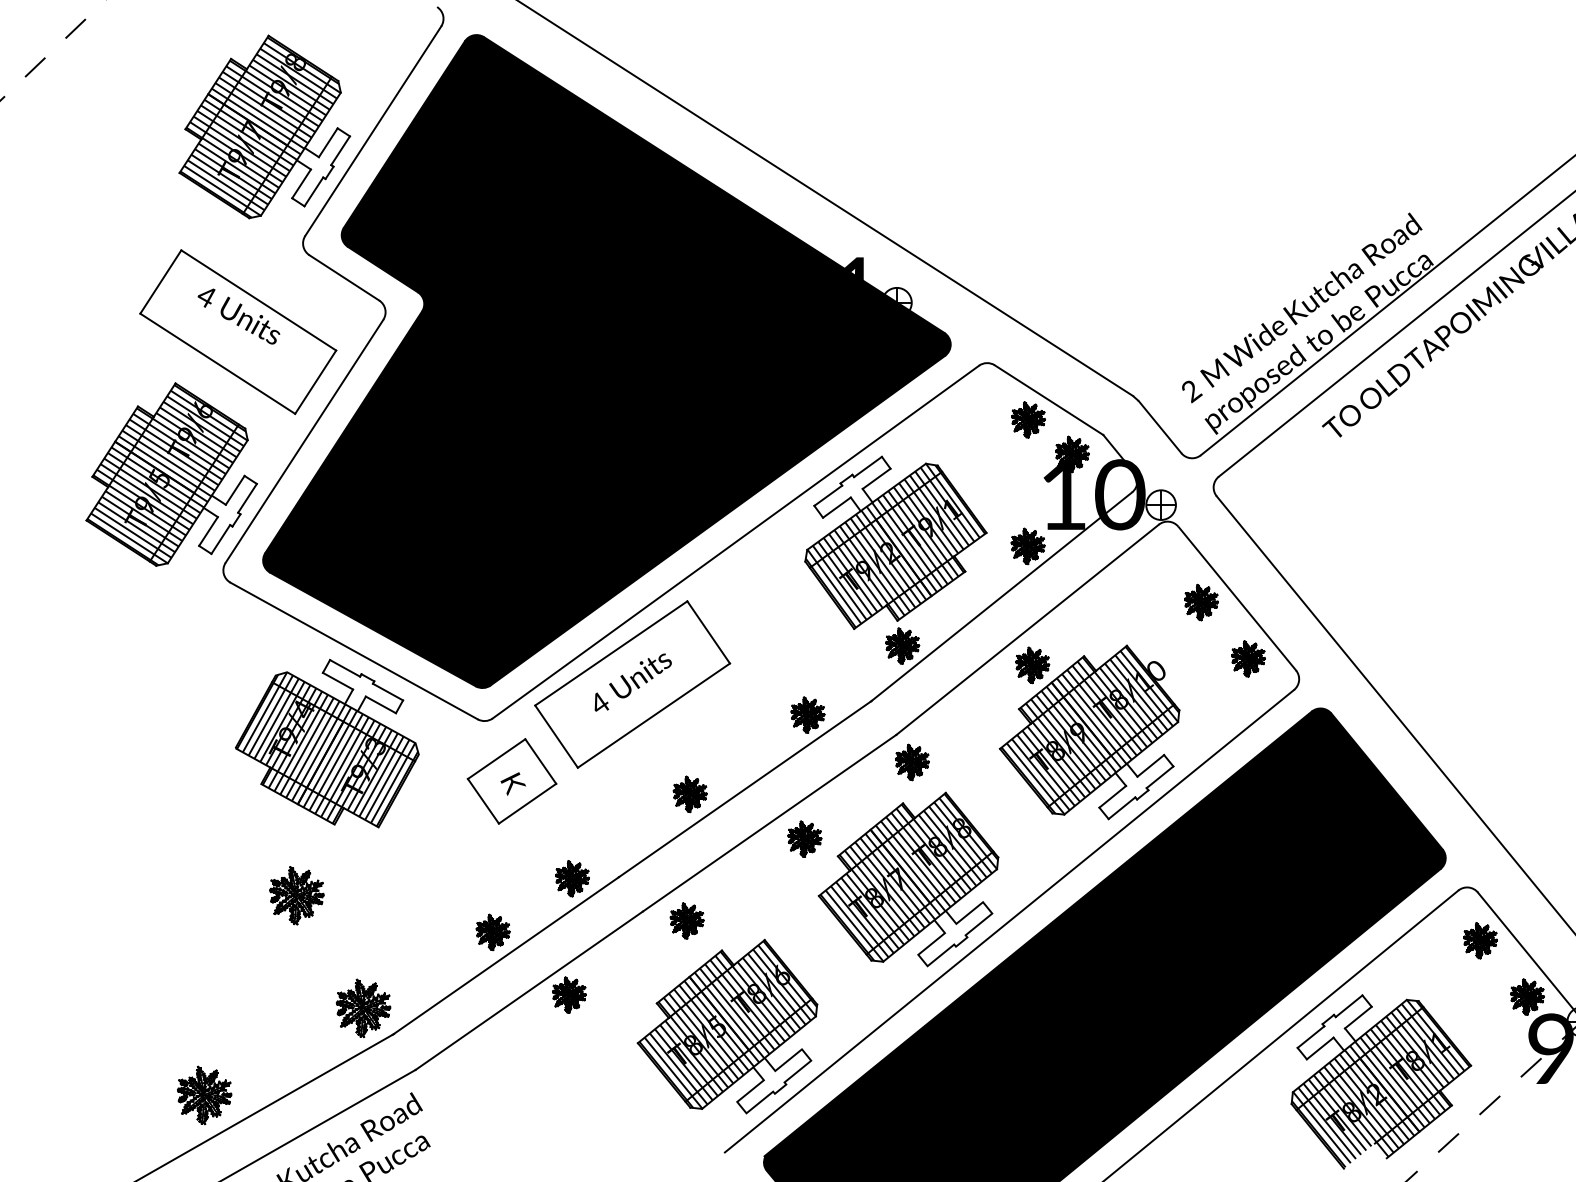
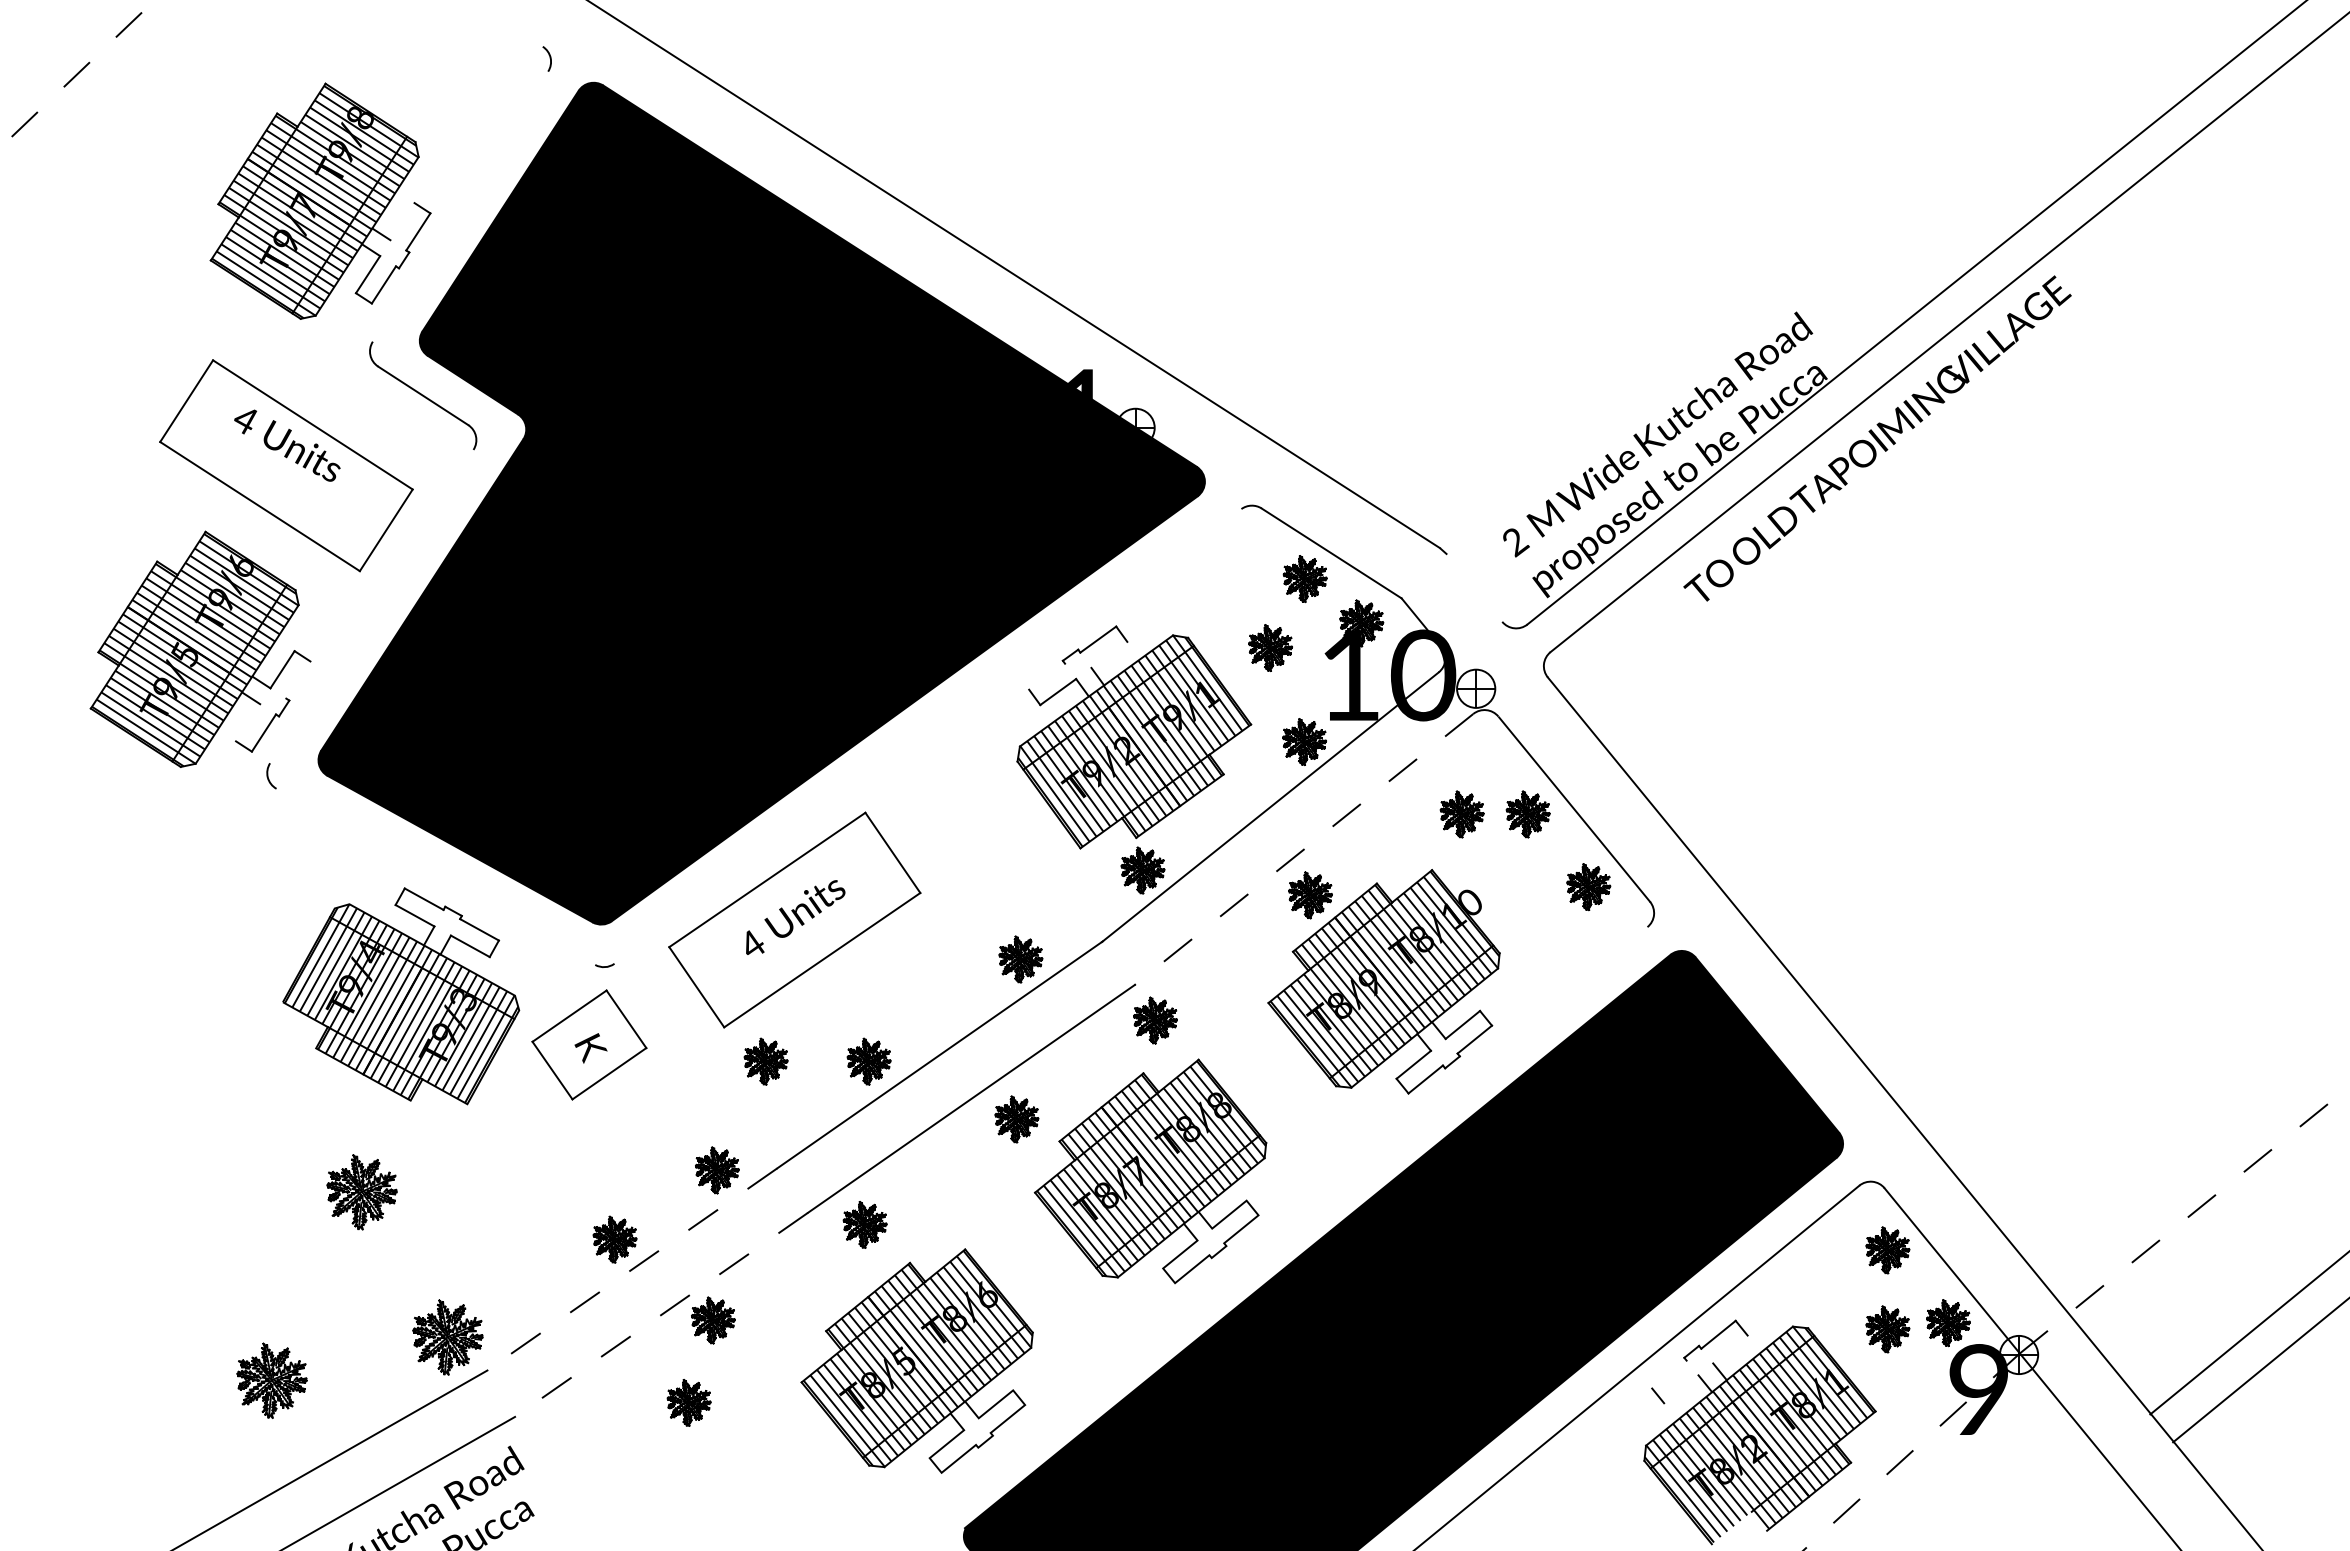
line: (373, 131) -> (460, 206), removed
line: (328, 142) -> (402, 221), removed
line: (1159, 426) -> (1474, 587), removed
line: (304, 441) -> (371, 606), removed
part: (1001, 473) -> (1270, 647), added
line: (876, 478) -> (1109, 654), removed
line: (828, 495) -> (1047, 676), removed
line: (247, 497) -> (298, 679), removed
line: (208, 531) -> (248, 722), removed
line: (735, 542) -> (927, 736), removed
part: (1149, 602) -> (1461, 814), added
line: (1027, 629) -> (1304, 849), solid -> dashed
line: (353, 650) -> (435, 876), removed
part: (512, 781) -> (589, 1044), moved
part: (609, 794) -> (765, 1061), added
line: (1009, 921) -> (1280, 1225), removed
line: (505, 956) -> (631, 1270), solid -> dashed
line: (529, 990) -> (661, 1314), solid -> dashed
part: (1480, 1002) -> (1887, 1329), added
line: (1358, 1017) -> (1730, 1349), removed
line: (1311, 1037) -> (1669, 1374), removed
line: (1320, 1048) -> (1681, 1389), removed
part: (550, 1058) -> (688, 1402), added
part: (204, 1095) -> (271, 1380), moved

